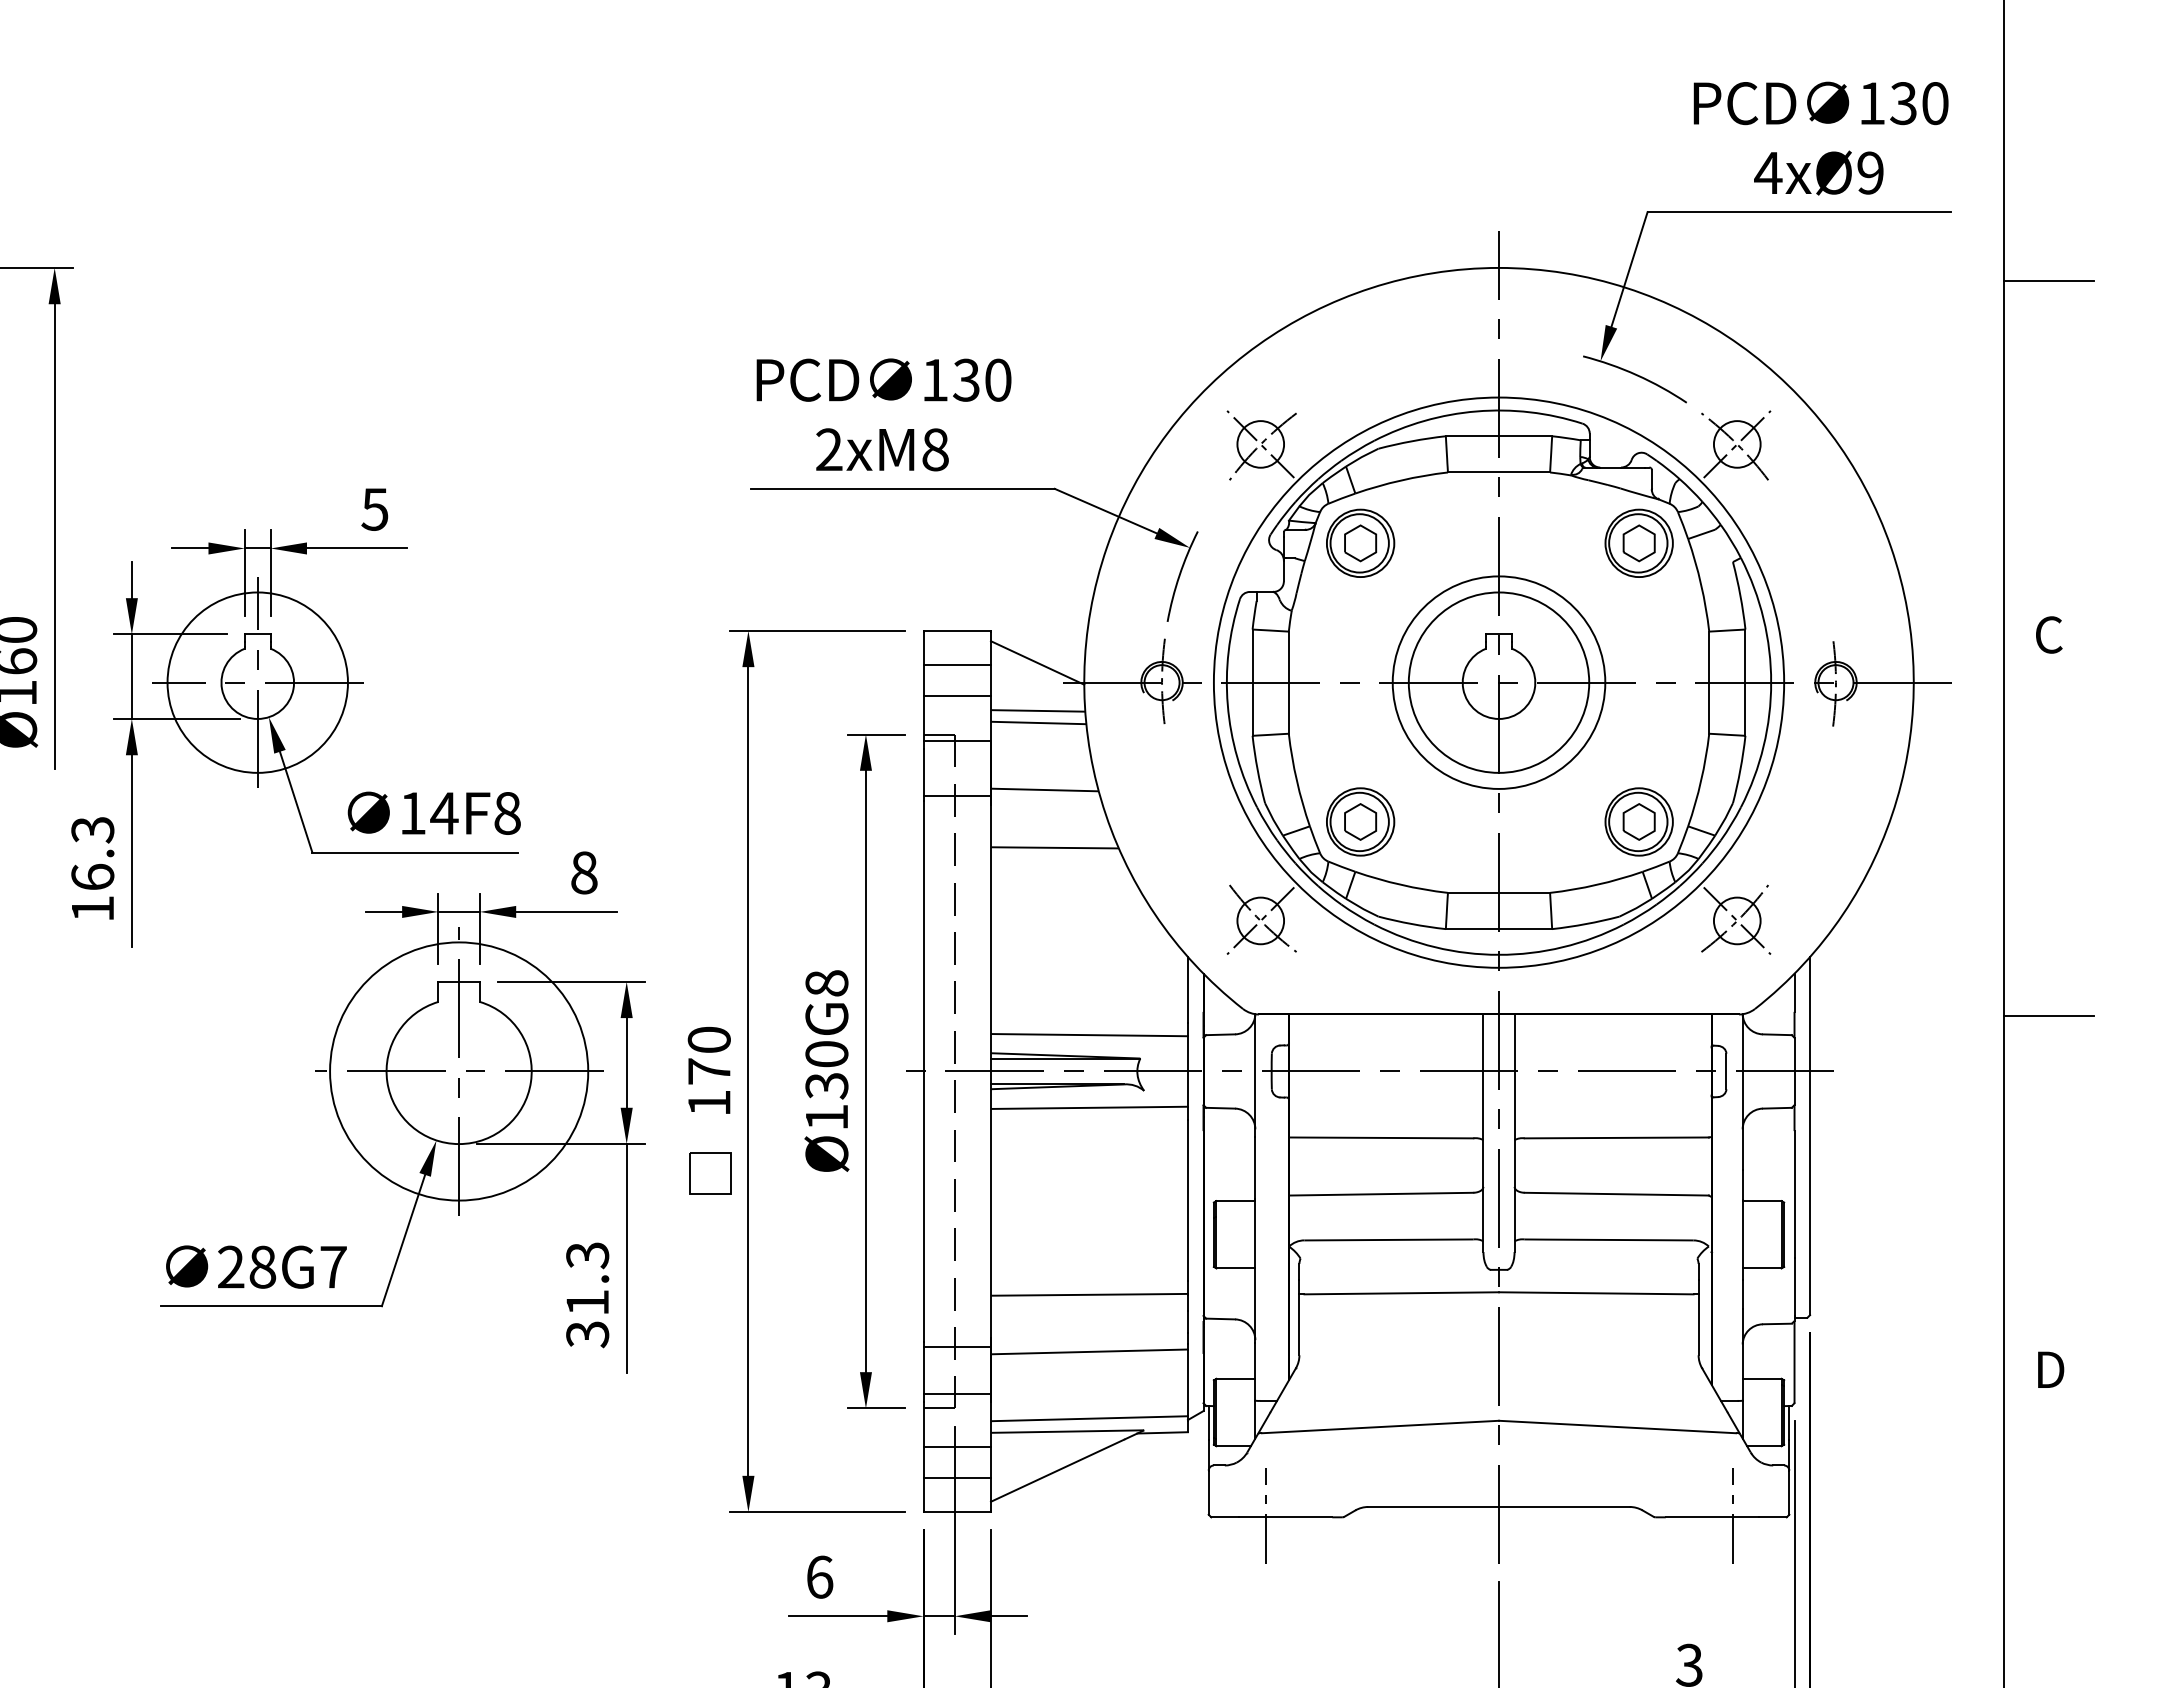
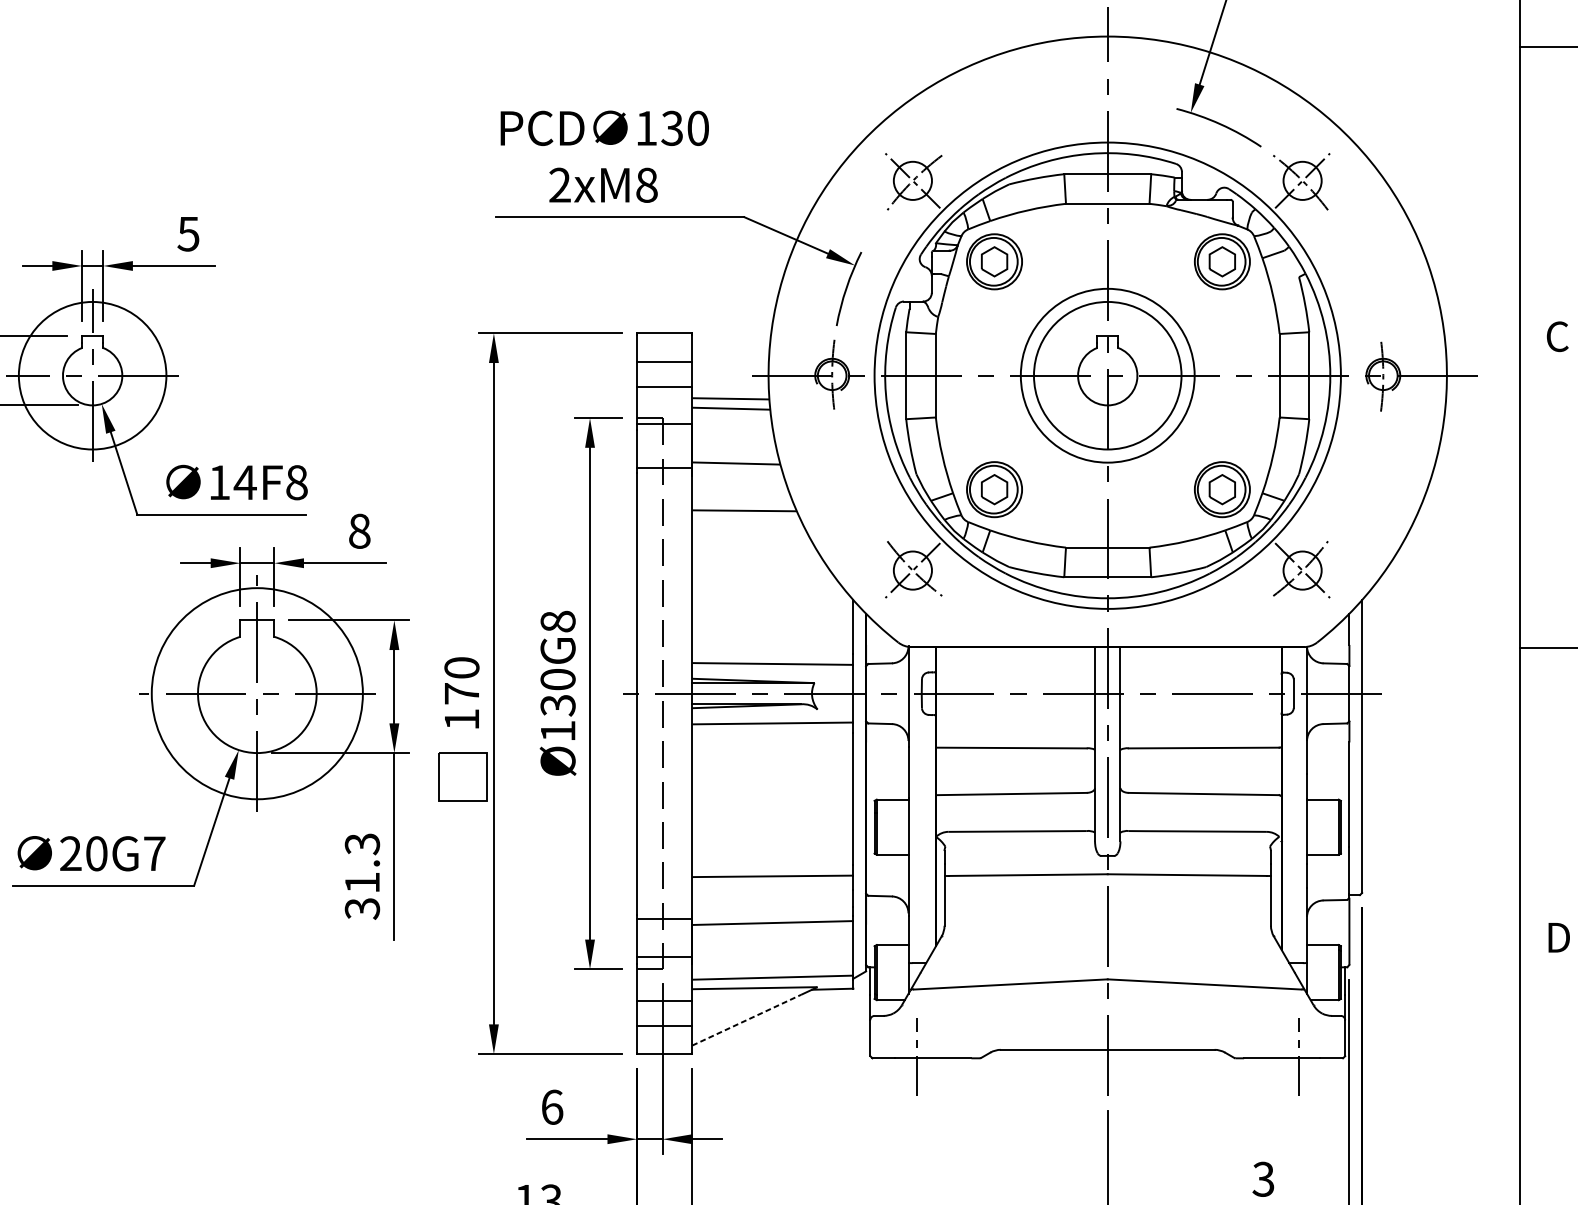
line: (1037, 662) -> (730, 359), removed
part: (710, 1173) -> (462, 777), size x1.4
text: (262, 1266) -> (96, 853), 28G7 -> 20G7
line: (1058, 1470) -> (747, 1020), solid -> dashed

